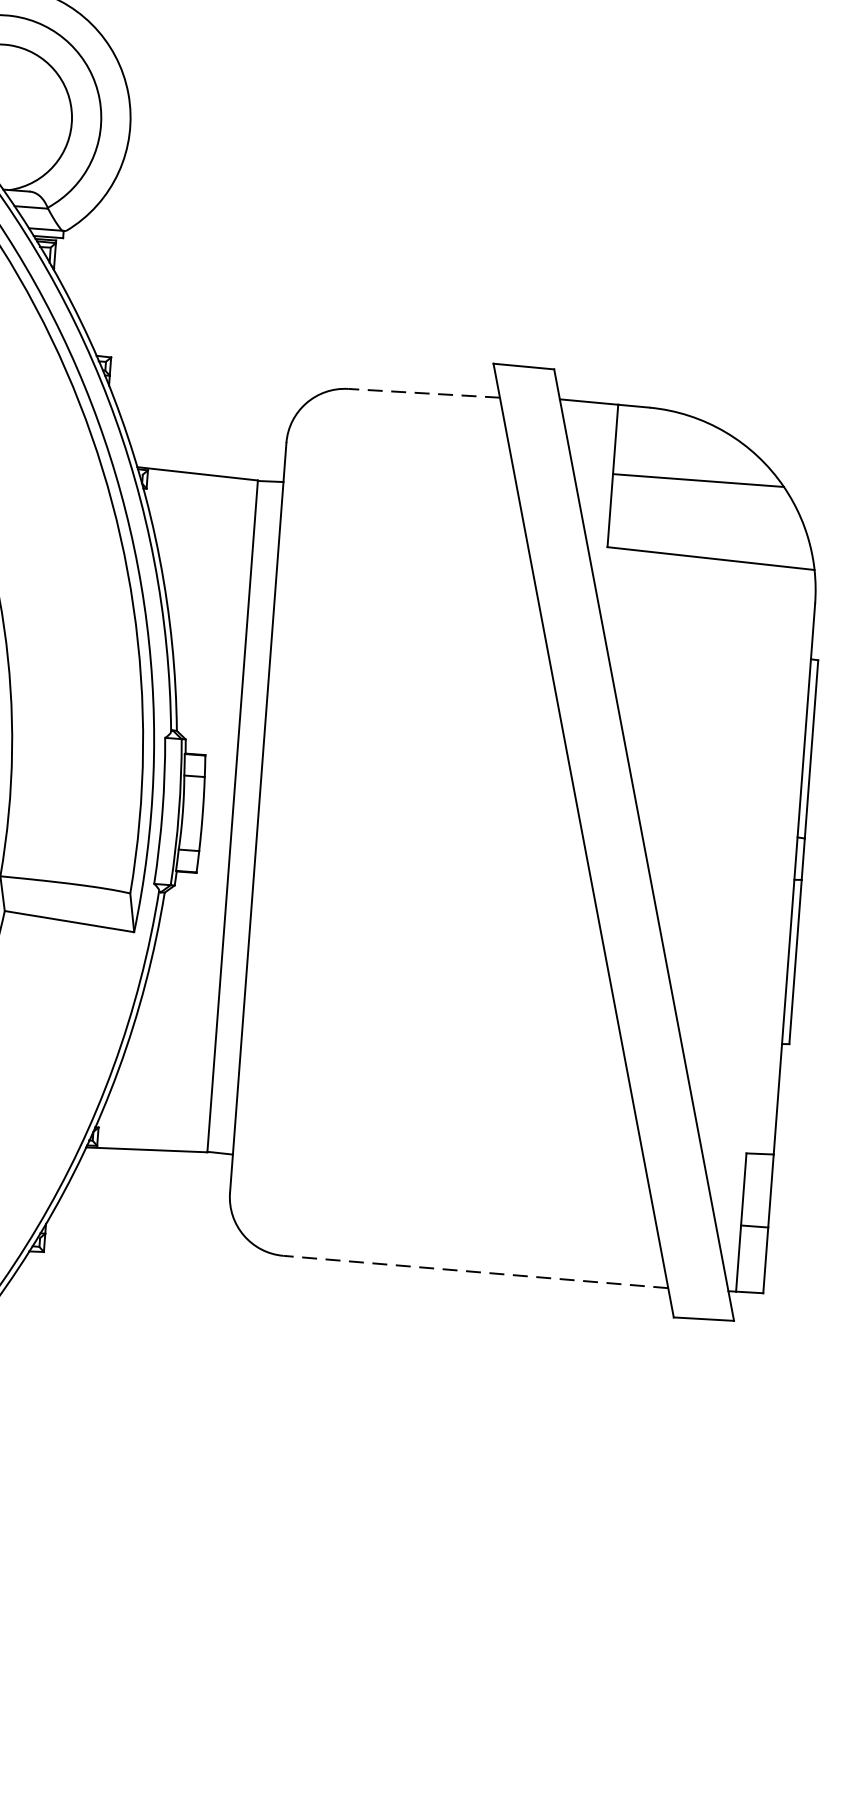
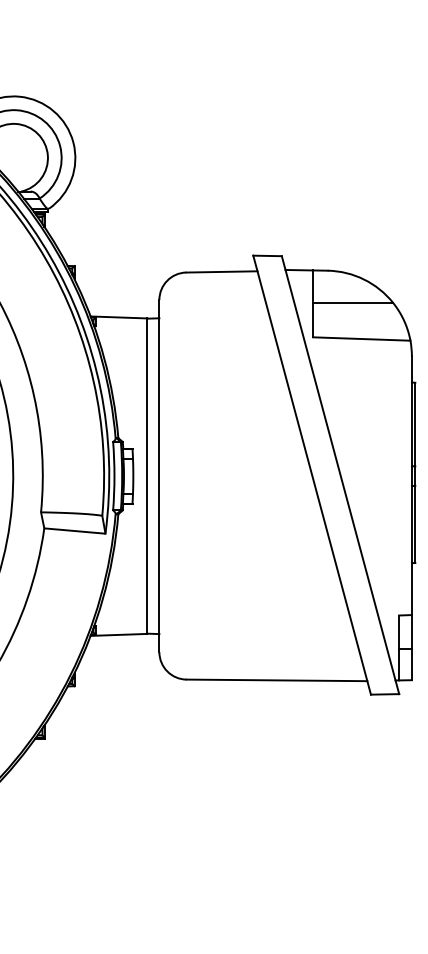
line: (423, 392) -> (221, 271), dashed -> solid
line: (474, 1272) -> (276, 680), dashed -> solid

